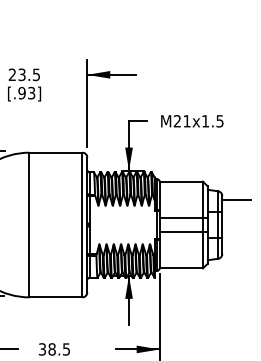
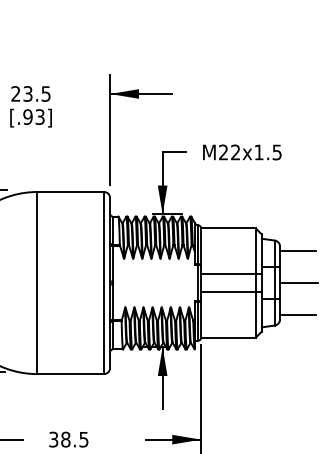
text: (186, 121) -> (235, 152), M21x1.5 -> M22x1.5
line: (237, 225) -> (299, 283), added
line: (236, 250) -> (298, 314), added

